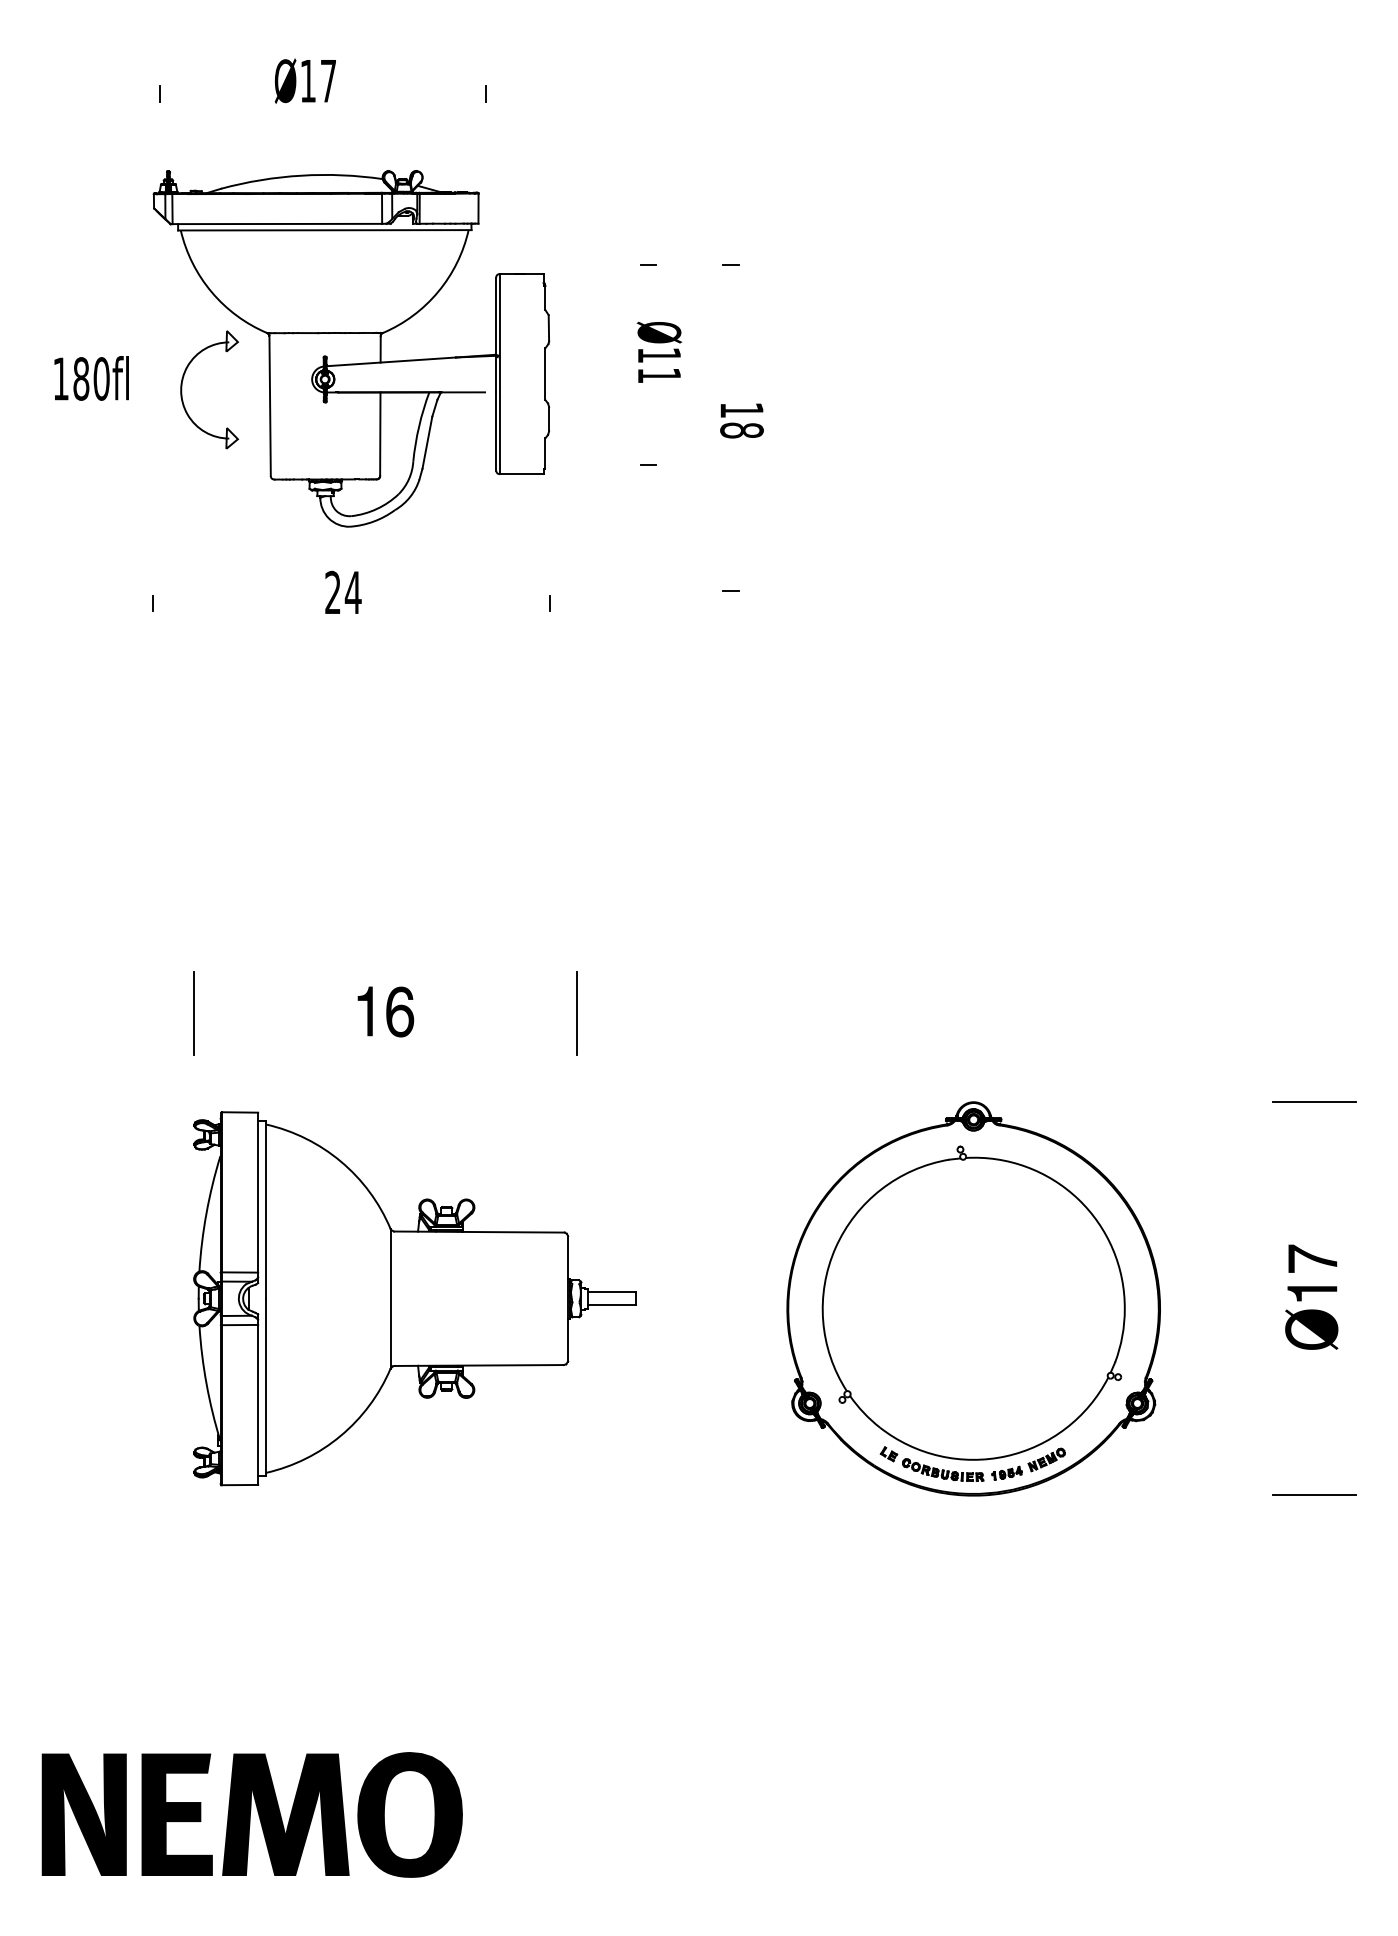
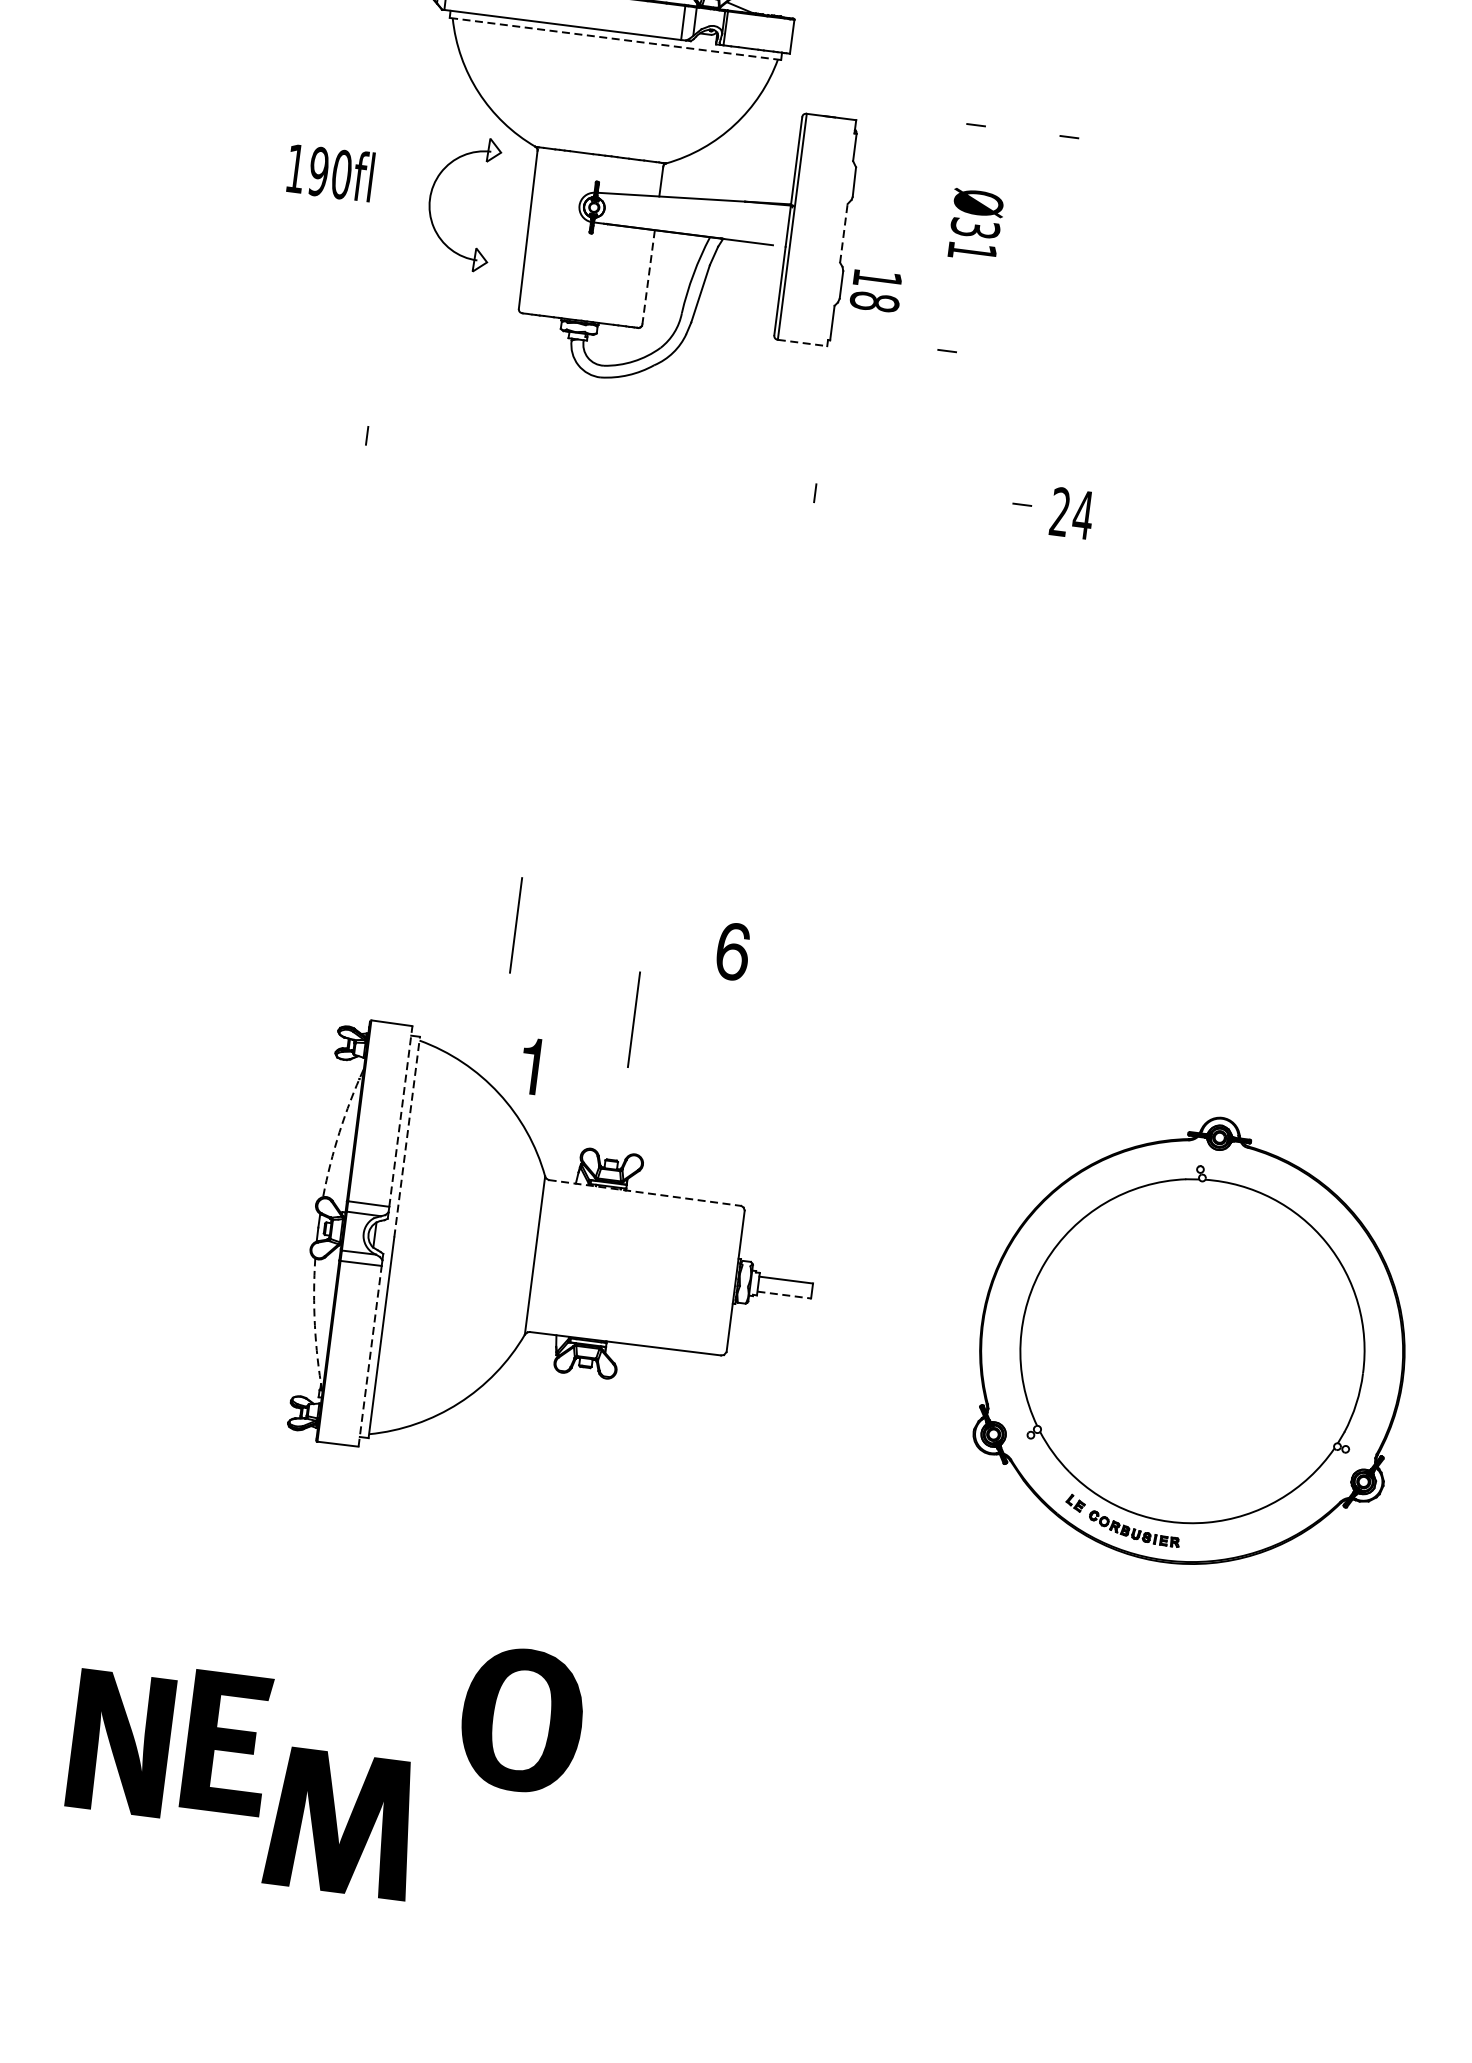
line: (324, 230) -> (615, 39), solid -> dashed
text: (659, 354) -> (975, 227), Ø11 -> Ø31
line: (545, 374) -> (843, 233), solid -> dashed
text: (81, 378) -> (319, 171), 180fl -> 190fl
text: (741, 420) -> (875, 290), moved
line: (380, 434) -> (648, 277), solid -> dashed
line: (521, 474) -> (802, 343), solid -> dashed
text: (343, 591) -> (1072, 512), moved
part: (364, 1011) -> (529, 1066), moved
part: (400, 1011) -> (733, 951), moved
line: (193, 1013) -> (515, 925), moved
line: (576, 1013) -> (632, 1019), moved
line: (258, 1192) -> (401, 1116), solid -> dashed
line: (265, 1209) -> (406, 1136), solid -> dashed
arc: (206, 1213) -> (339, 1132), solid -> dashed
line: (479, 1232) -> (645, 1193), solid -> dashed
line: (612, 1305) -> (784, 1295), solid -> dashed
arc: (206, 1384) -> (314, 1325), solid -> dashed
line: (258, 1404) -> (370, 1355), solid -> dashed
part: (1028, 1463) -> (1231, 1533), removed
part: (83, 1814) -> (120, 1742), moved
part: (176, 1814) -> (226, 1742), moved
part: (409, 1814) -> (521, 1719), moved

